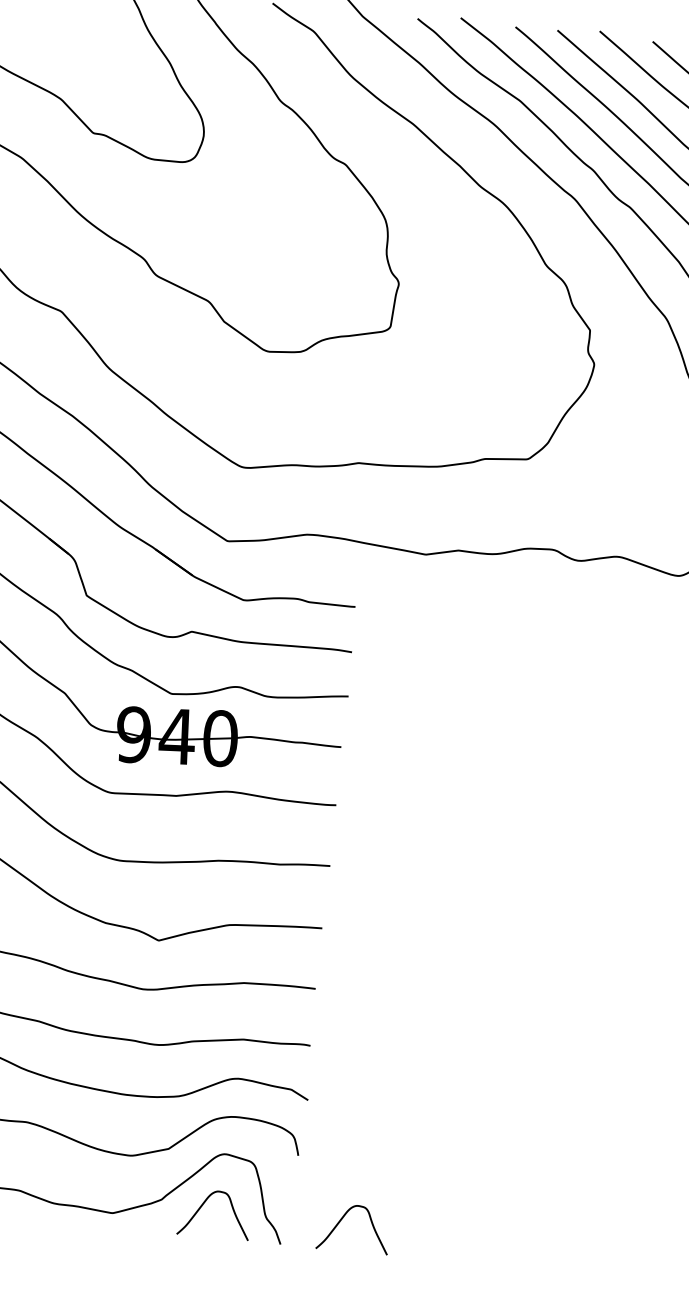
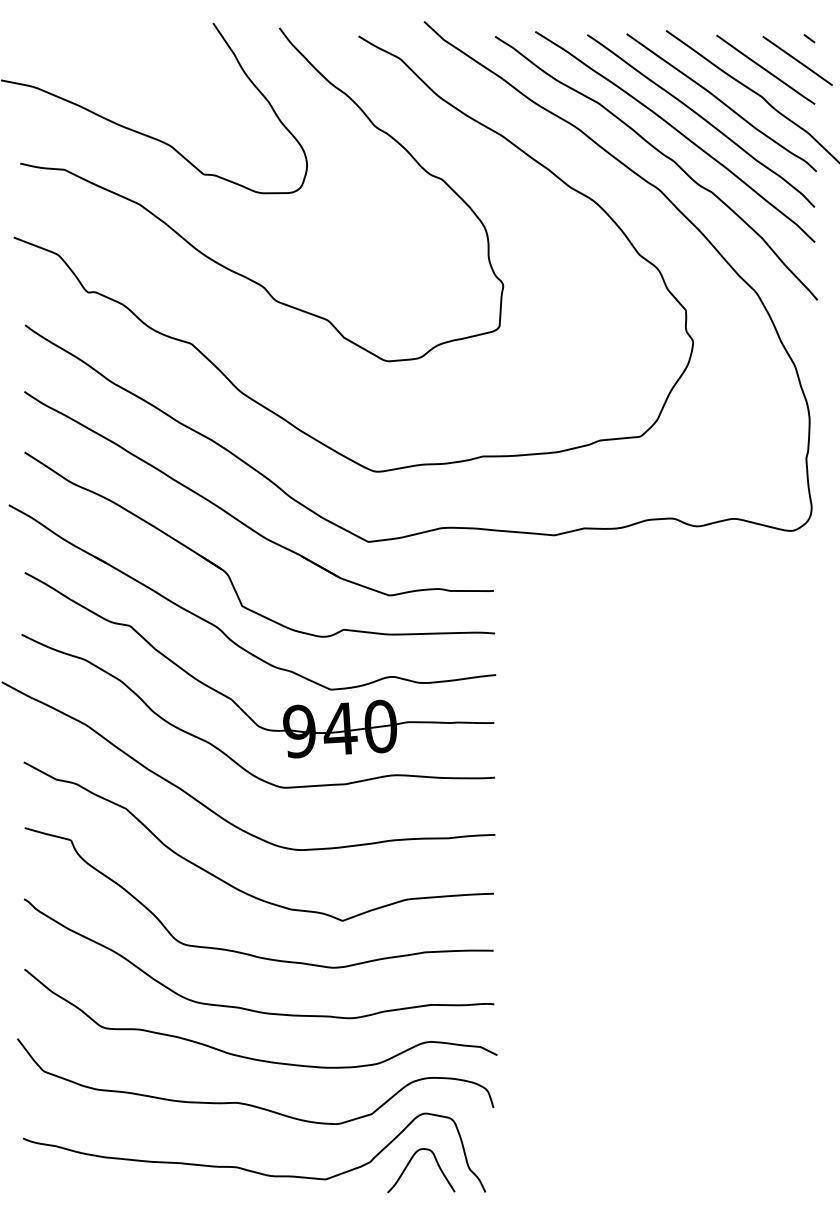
curve: (343, 1218) -> (541, 1162), removed

